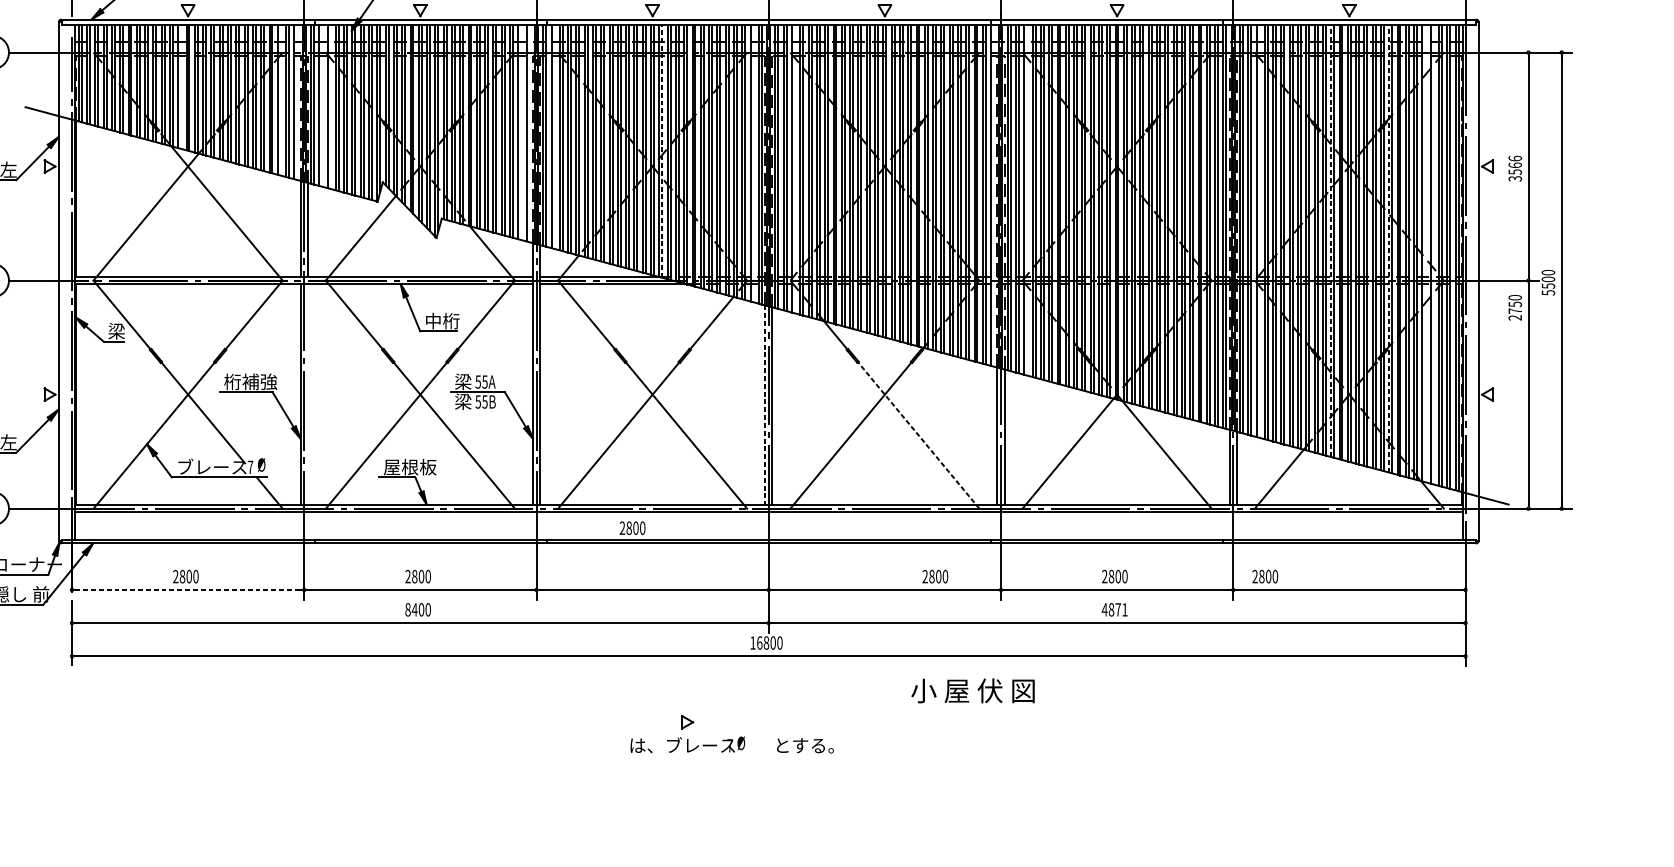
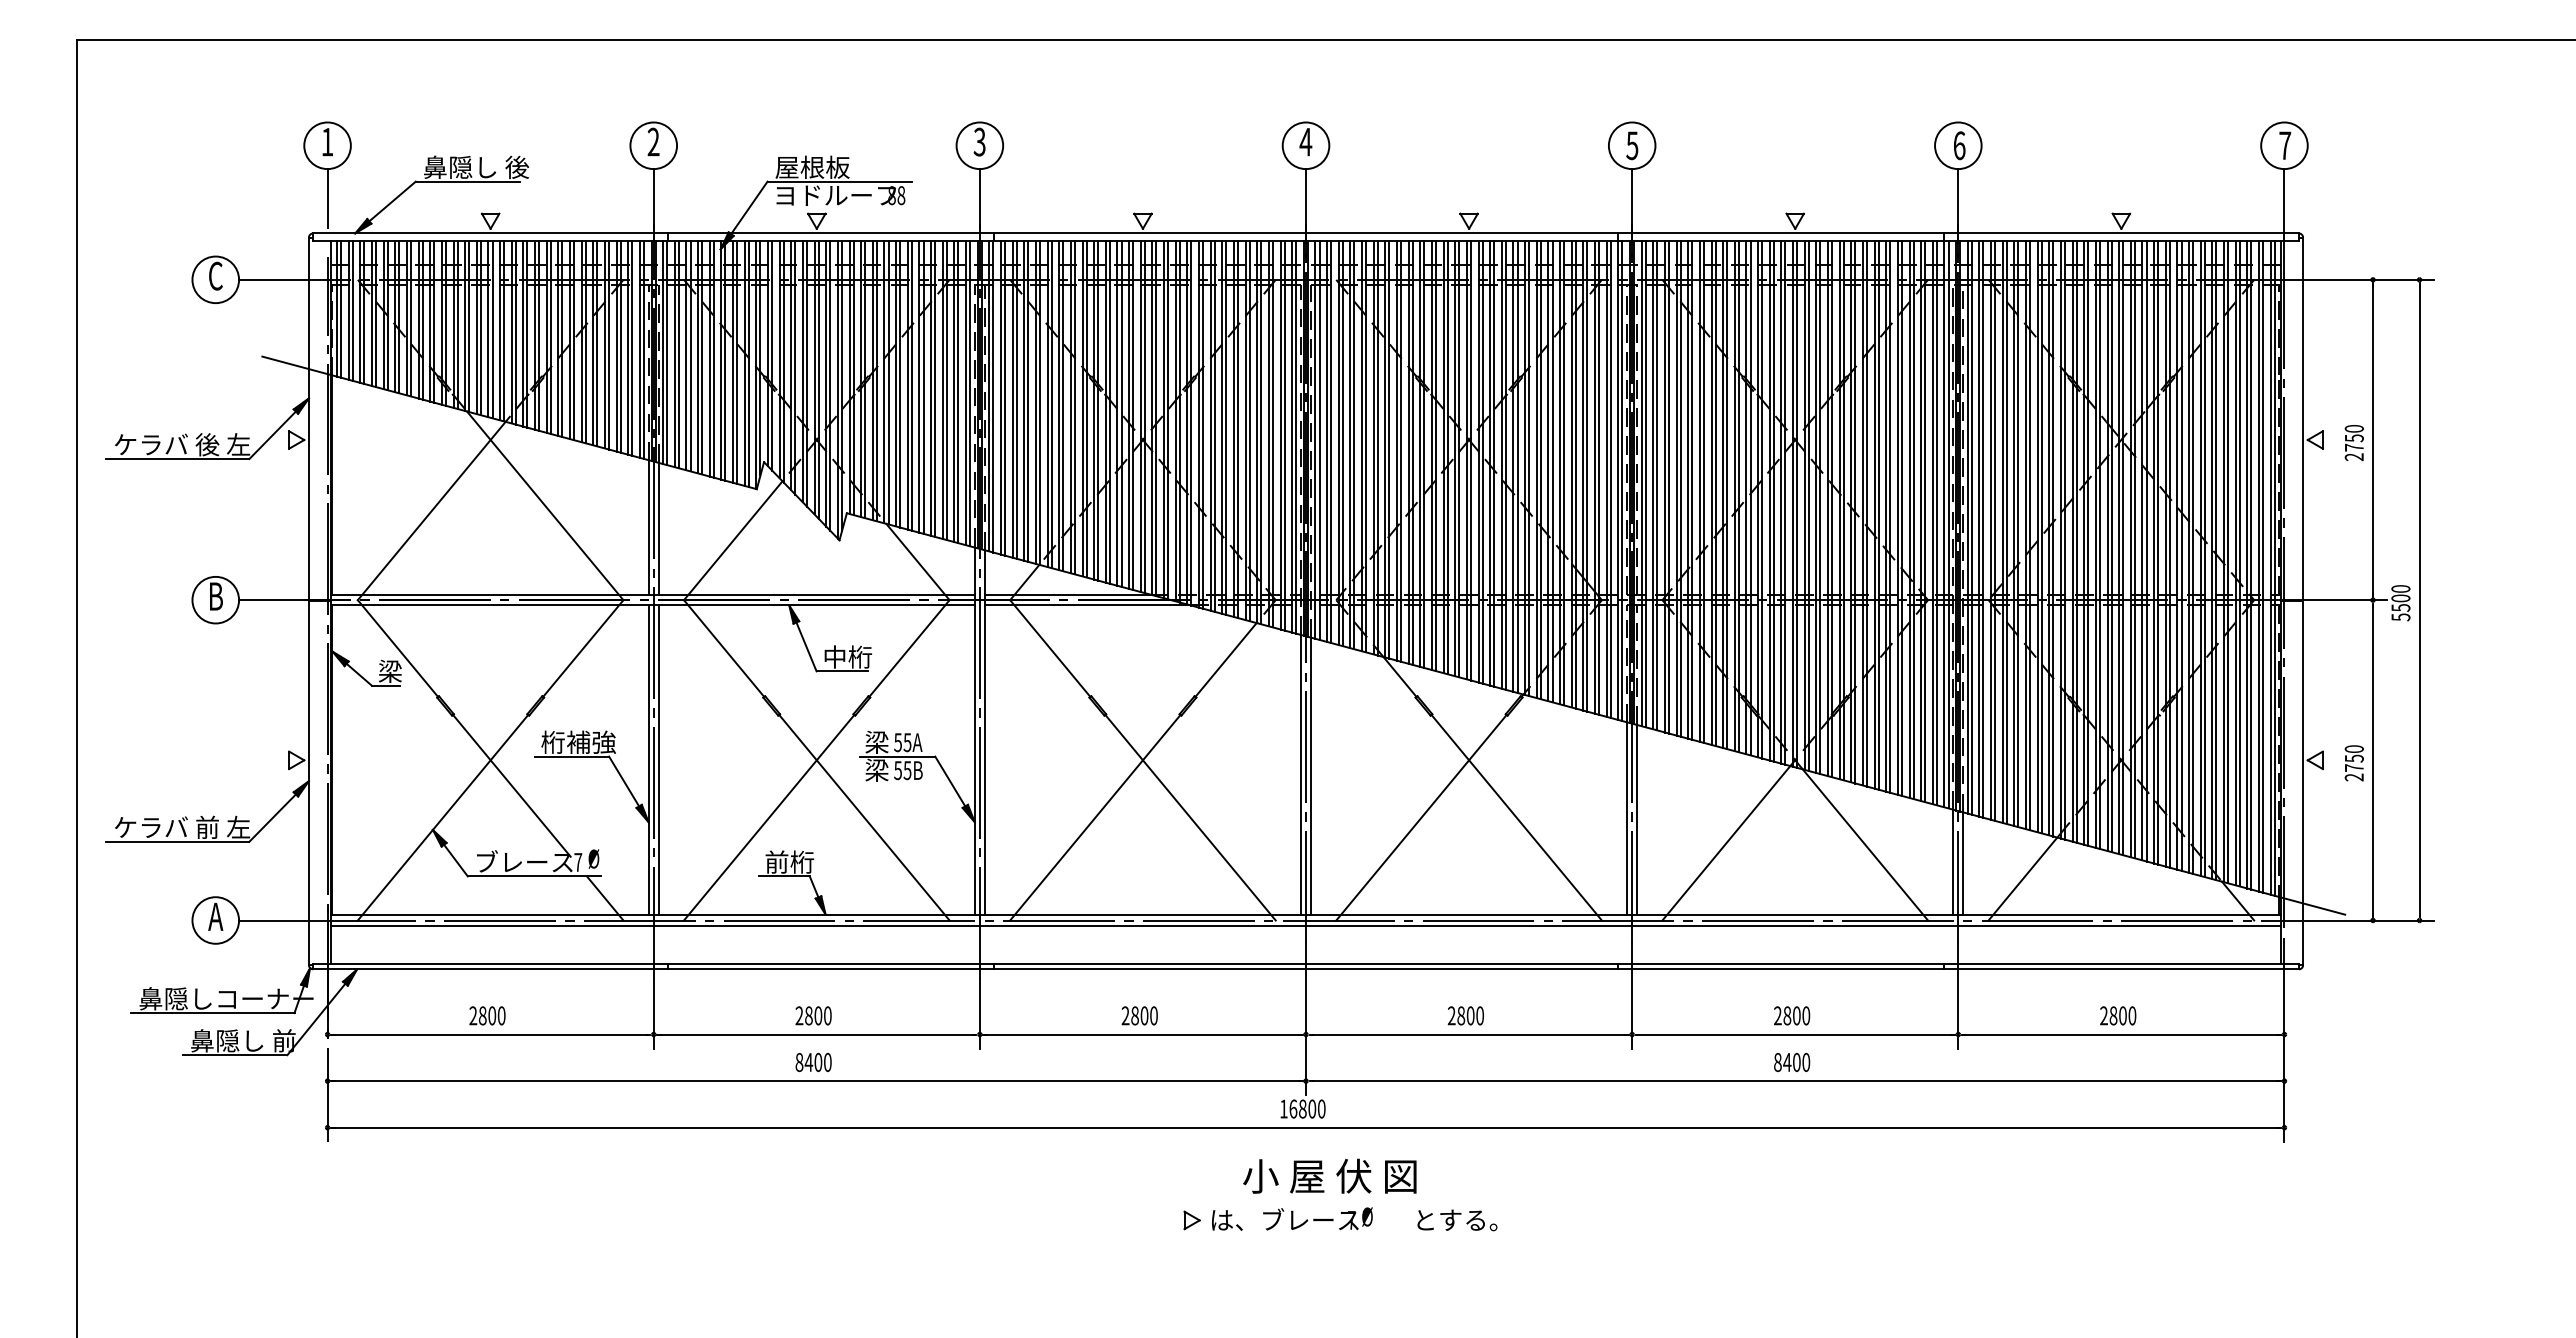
line: (180, 86) -> (480, 327), added
line: (280, 99) -> (620, 346), added
line: (296, 102) -> (643, 349), added
line: (321, 105) -> (678, 354), added
line: (330, 106) -> (690, 355), added
line: (521, 132) -> (958, 391), added
line: (529, 133) -> (970, 393), added
line: (554, 136) -> (1005, 397), added
line: (662, 151) -> (1156, 418), dashed -> solid
line: (753, 163) -> (1284, 435), added
text: (1514, 168) -> (2353, 442), 3566 -> 2750
line: (794, 169) -> (1342, 443), added
line: (994, 195) -> (1622, 480), added
line: (1026, 199) -> (1668, 486), added
line: (1259, 231) -> (1995, 530), added
line: (1330, 240) -> (2095, 543), dashed -> solid
line: (1389, 248) -> (2177, 554), dashed -> solid
line: (1425, 253) -> (2228, 561), added
line: (1433, 254) -> (2239, 563), added
text: (1514, 307) -> (2353, 763), moved
line: (307, 394) -> (658, 759), added
line: (765, 404) -> (1301, 774), dashed -> solid
line: (918, 435) -> (1516, 817), dashed -> solid
text: (410, 466) -> (802, 861), 屋根板 -> 前桁
text: (632, 527) -> (1139, 1015), moved
text: (935, 576) -> (1465, 1015), moved
text: (1265, 576) -> (2118, 1015), moved
line: (188, 589) -> (491, 1034), dashed -> solid
text: (1114, 609) -> (1791, 1062), 4871 -> 8400
text: (972, 690) -> (1329, 1175), moved
text: (732, 745) -> (1354, 1219), moved

